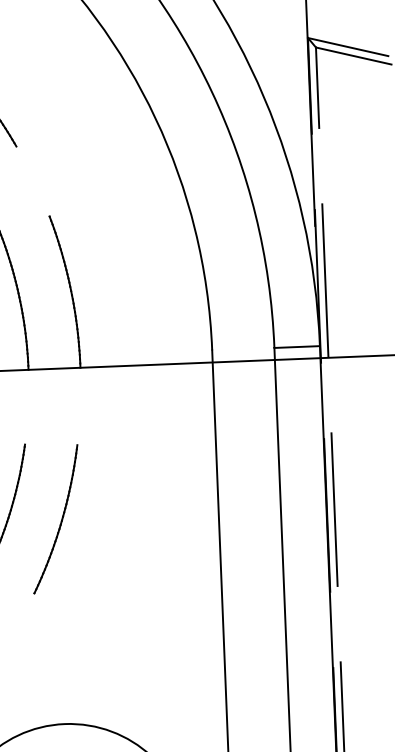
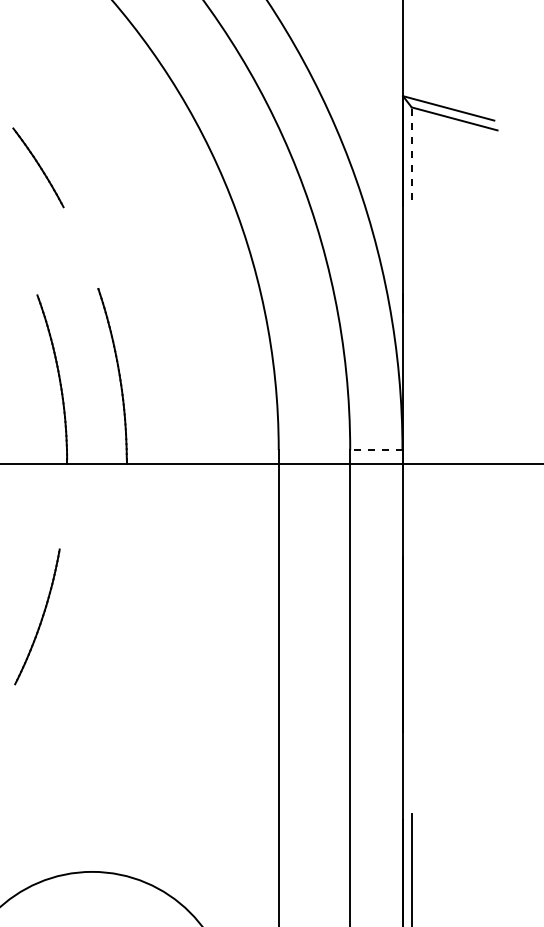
line: (317, 87) -> (411, 153), solid -> dashed
line: (325, 279) -> (411, 374), removed
line: (296, 347) -> (375, 450), solid -> dashed
line: (334, 509) -> (411, 638), removed
part: (61, 519) -> (97, 637), removed

